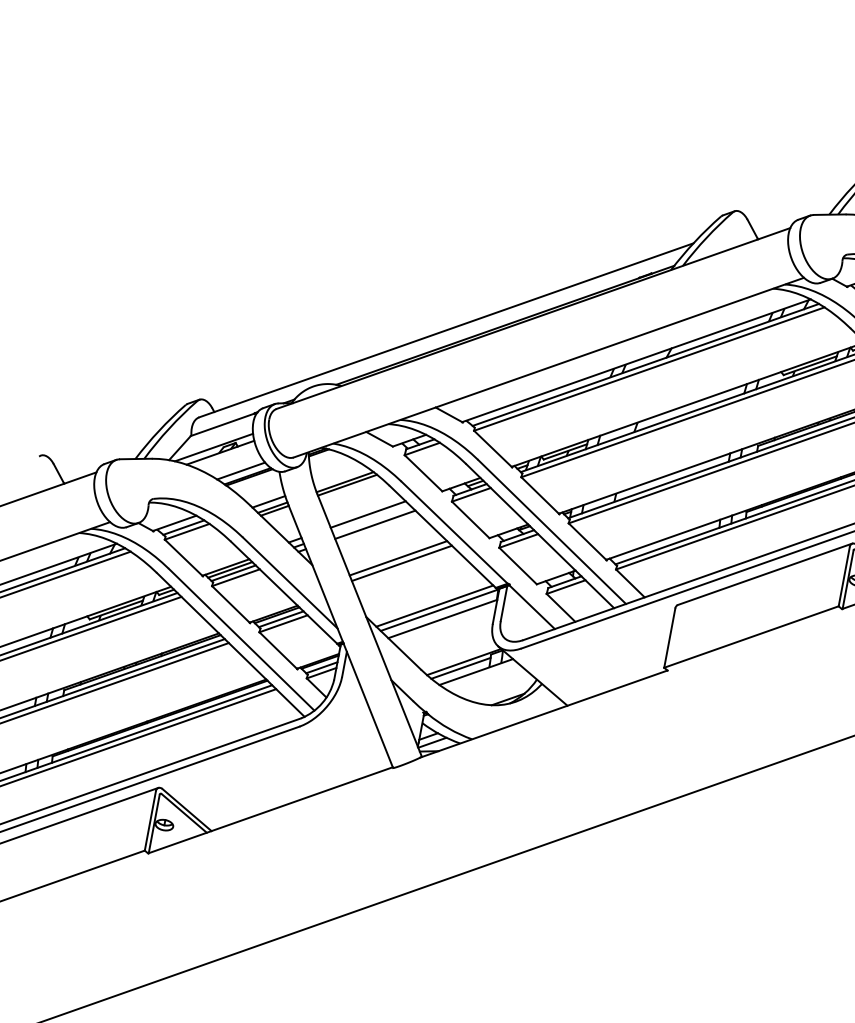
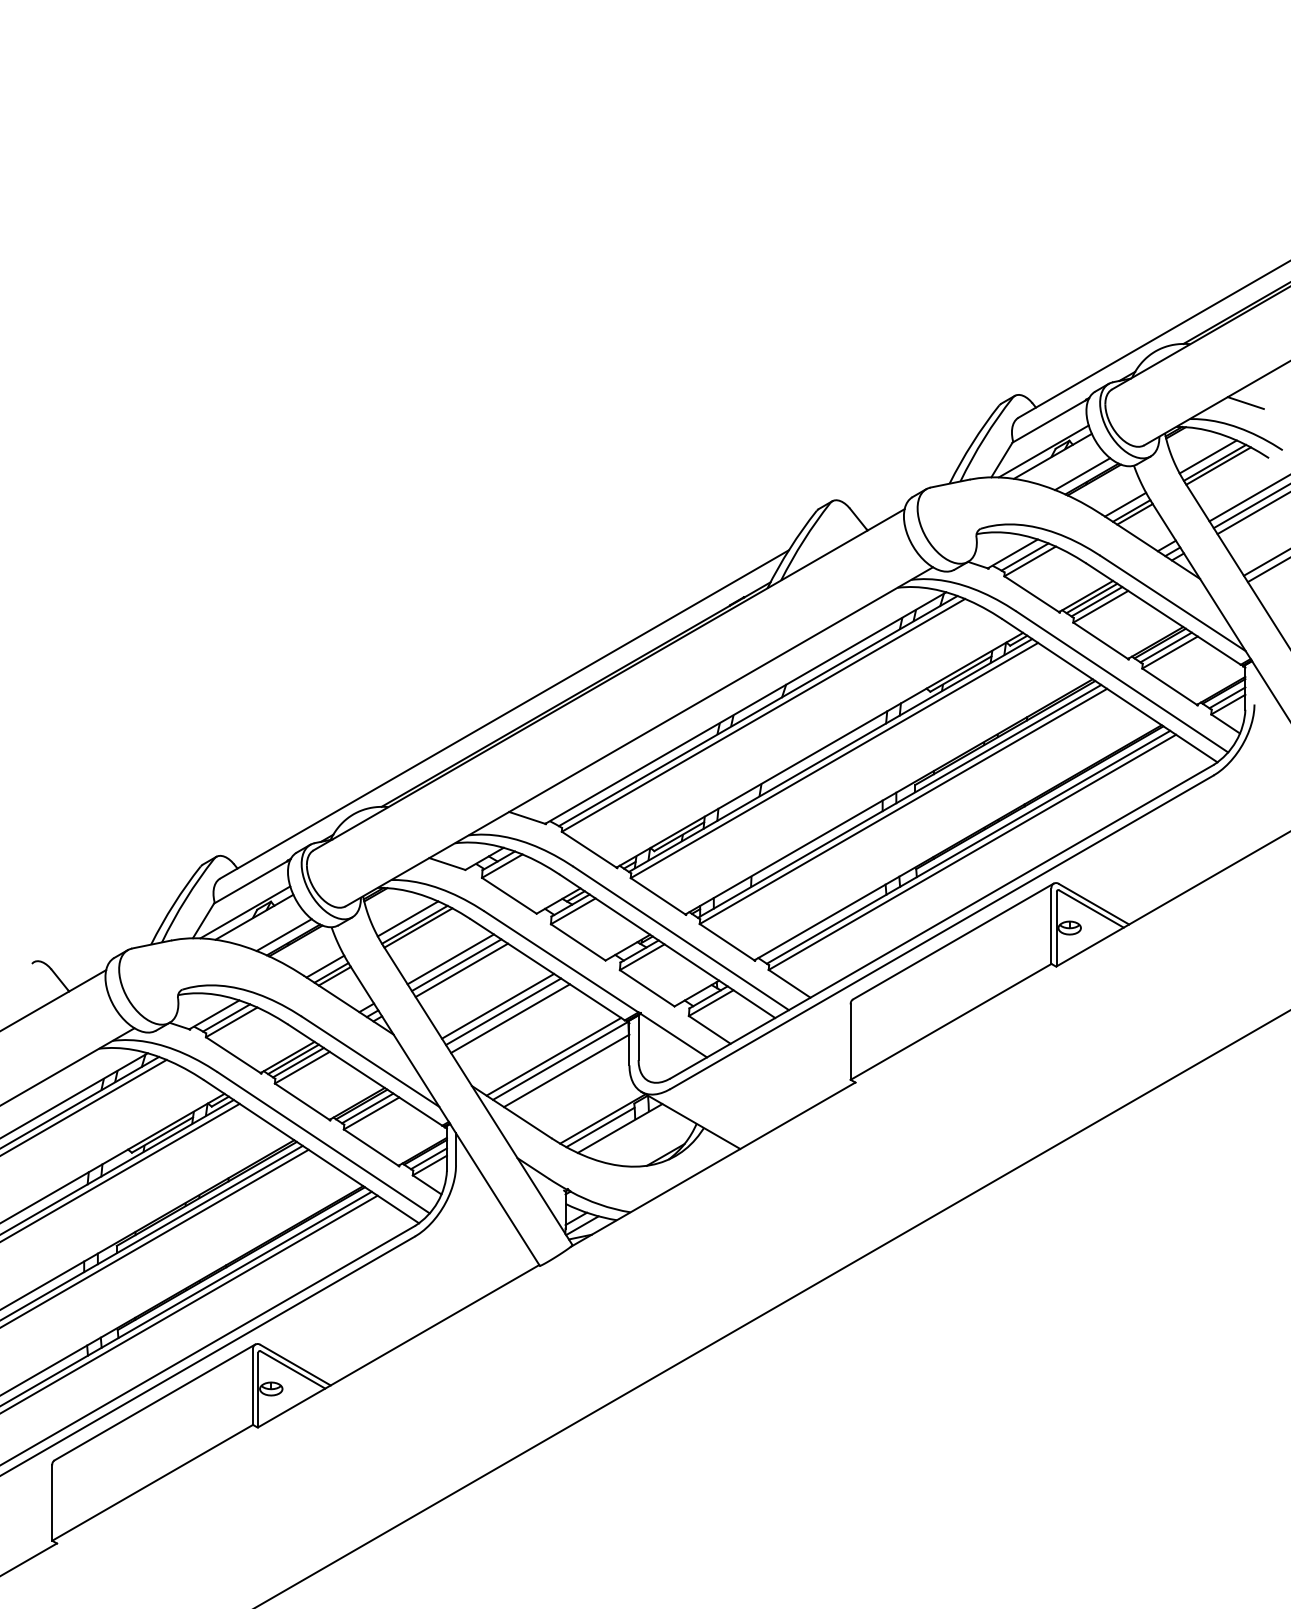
line: (340, 476) -> (407, 918), added
line: (371, 520) -> (456, 965), added
line: (406, 569) -> (510, 1018), added

